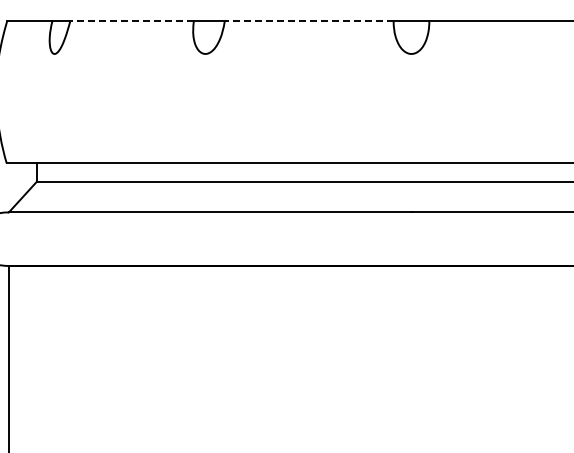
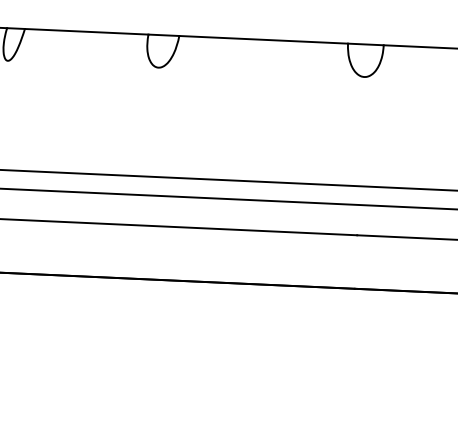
line: (132, 21) -> (87, 31), dashed -> solid
line: (308, 21) -> (262, 39), dashed -> solid

